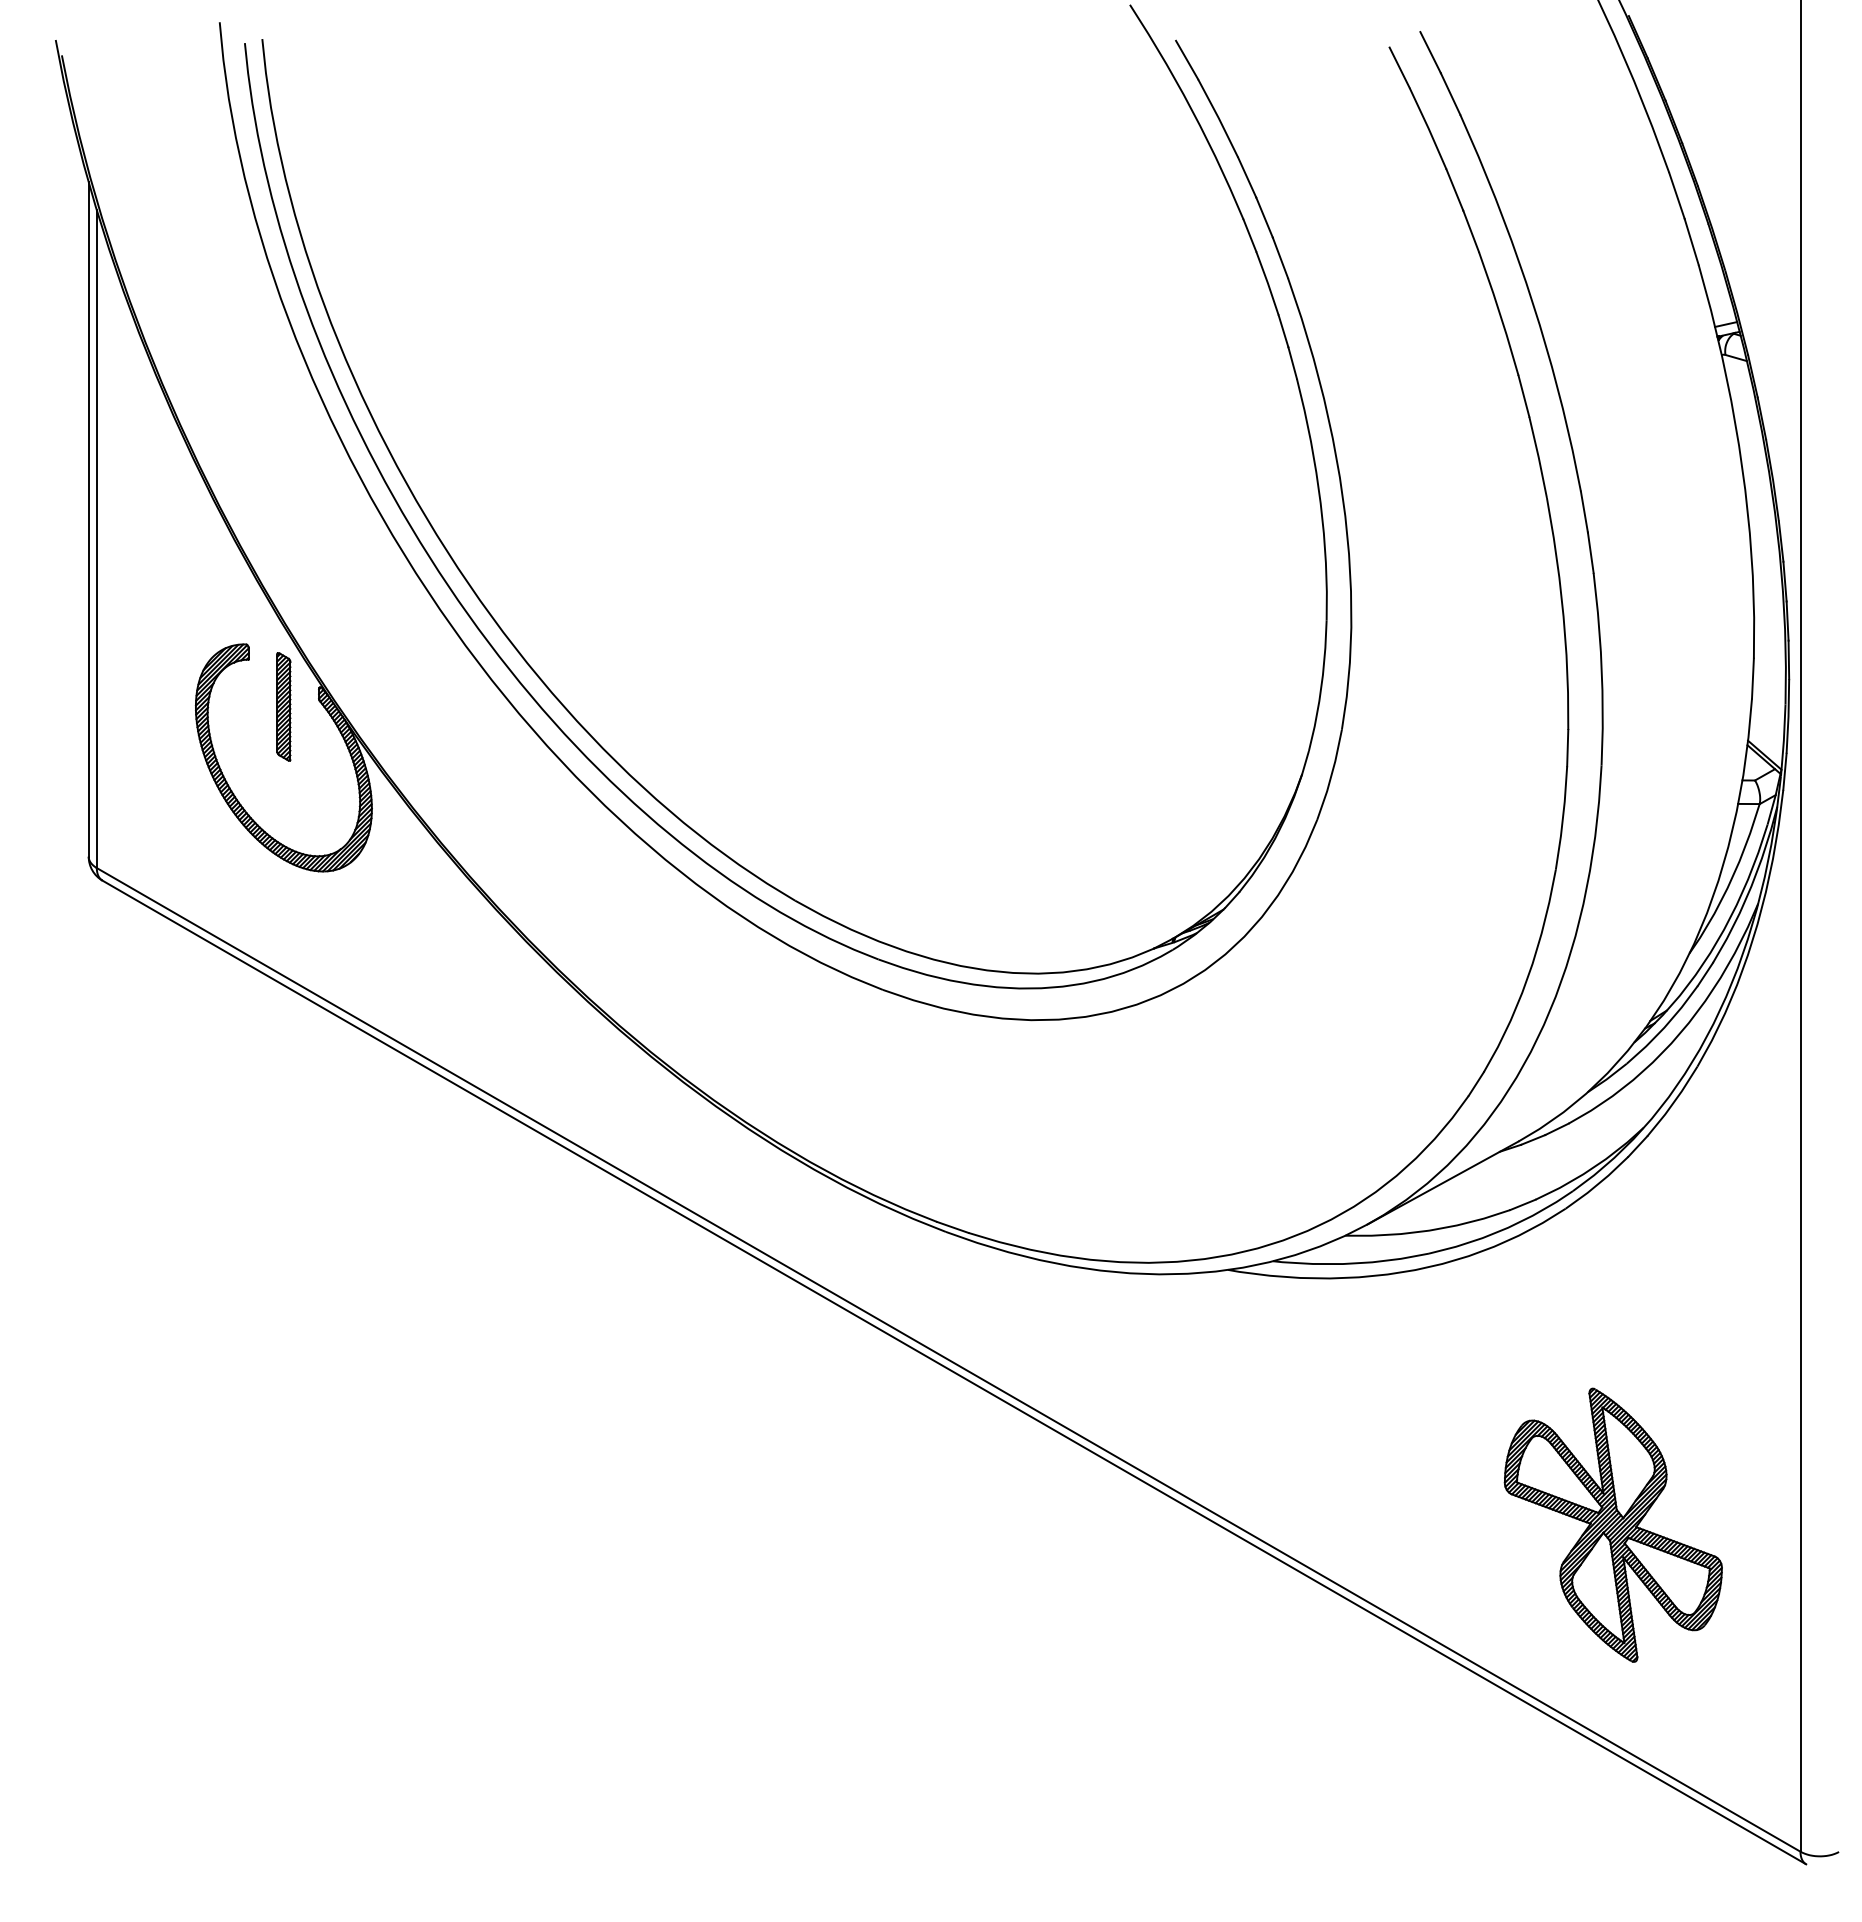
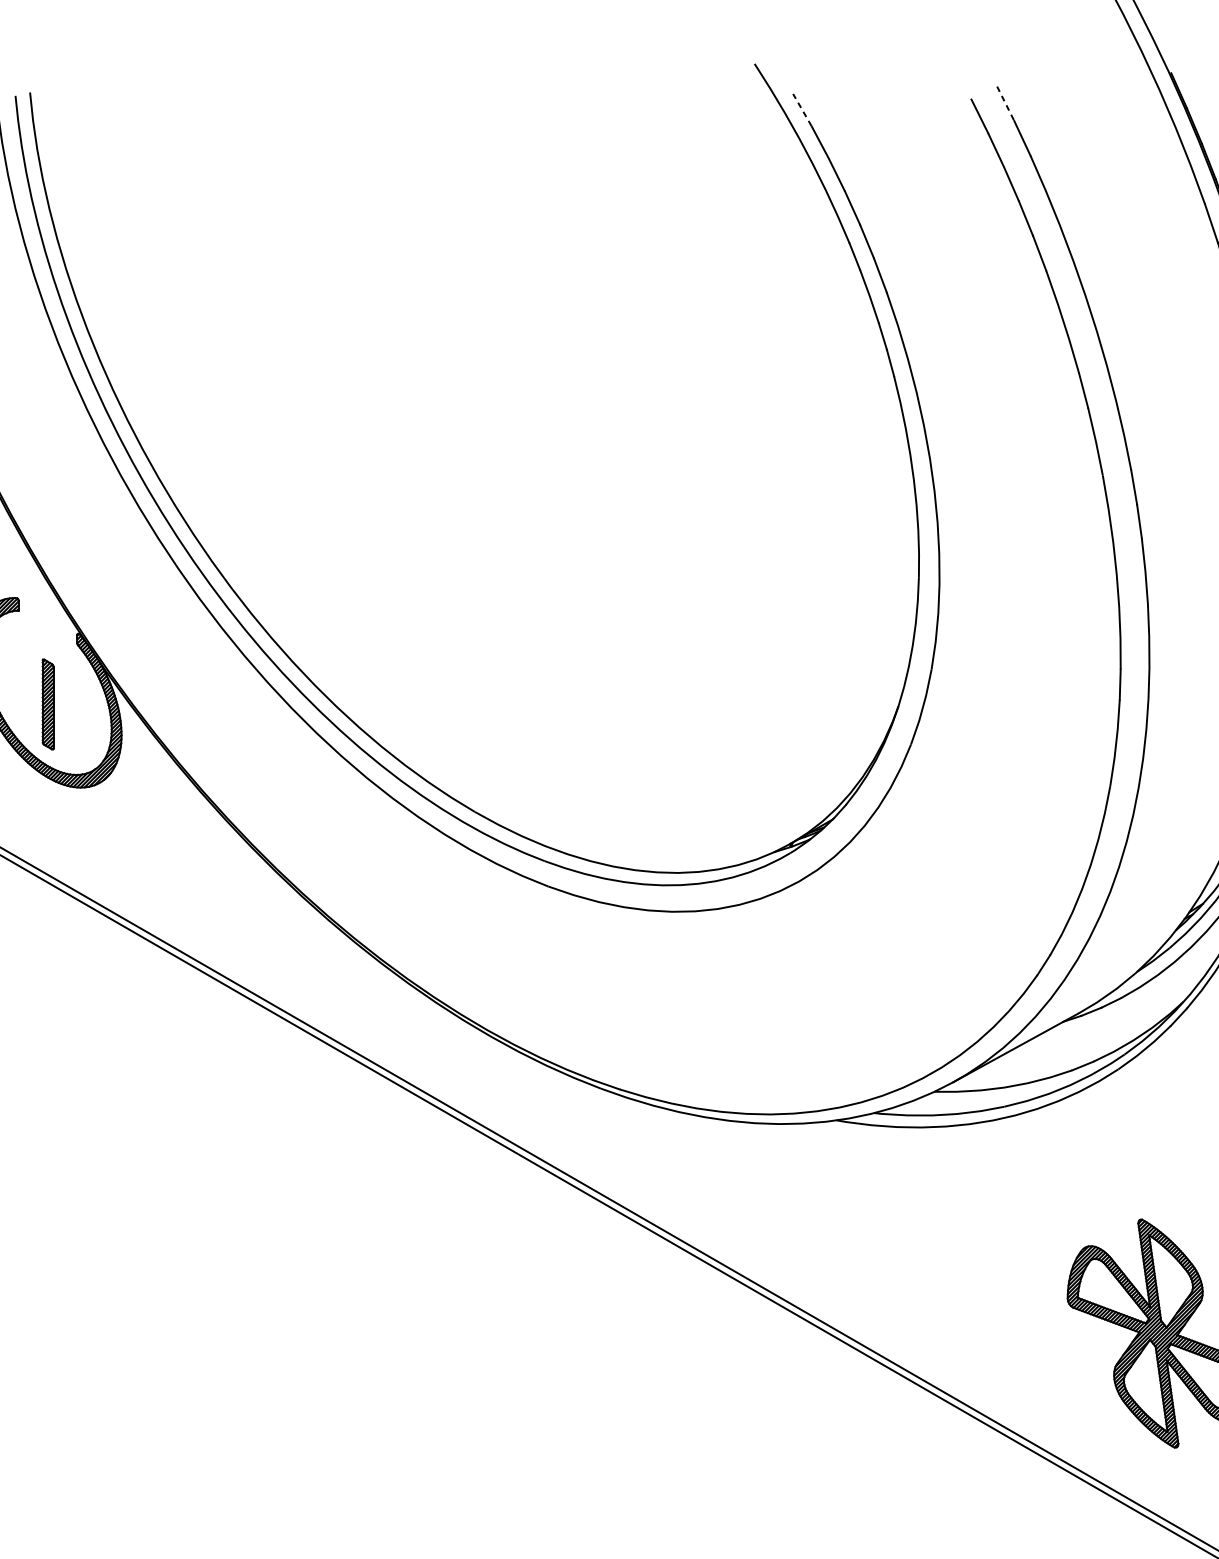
line: (1430, 52) -> (1005, 103), solid -> dashed
line: (1186, 59) -> (801, 109), solid -> dashed
part: (283, 706) -> (47, 704), moved

